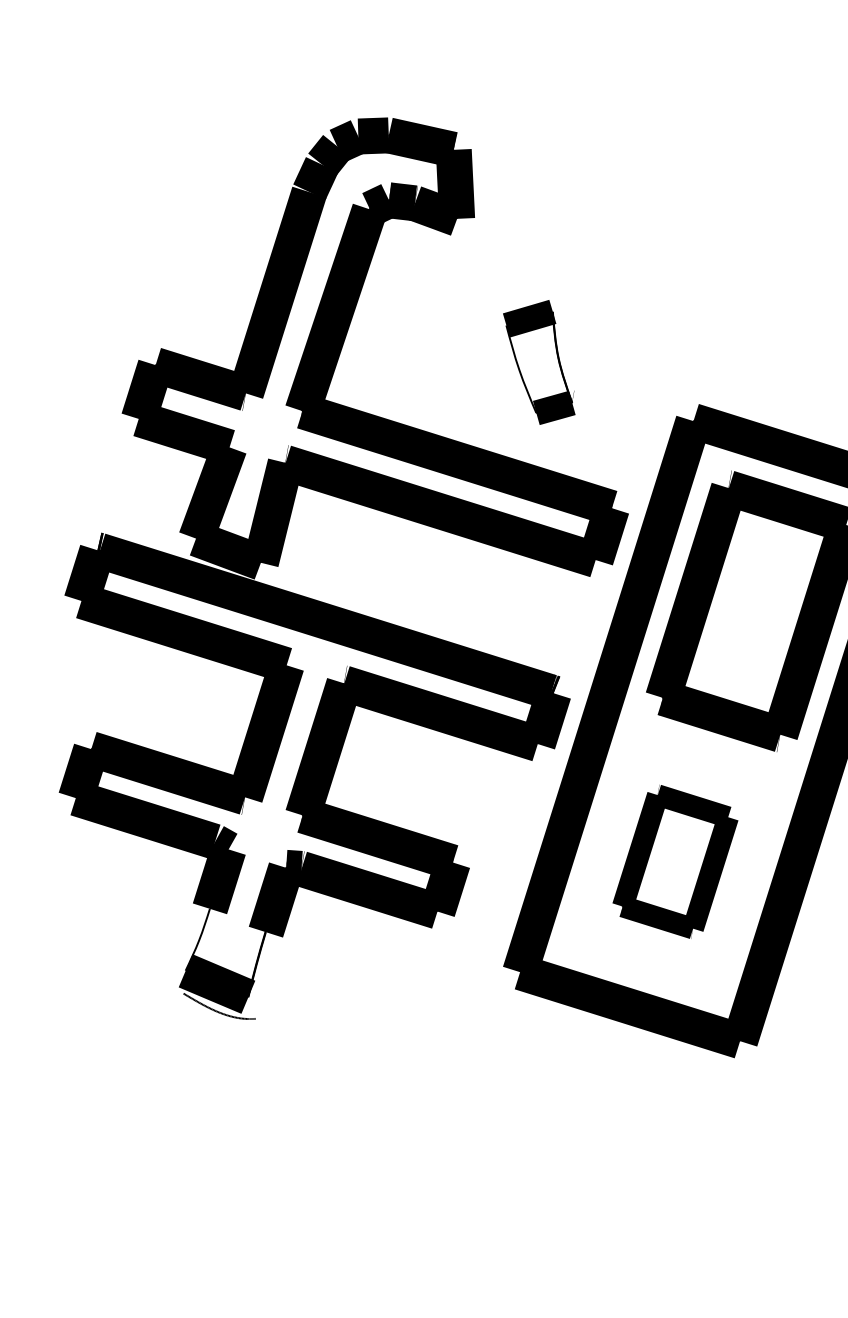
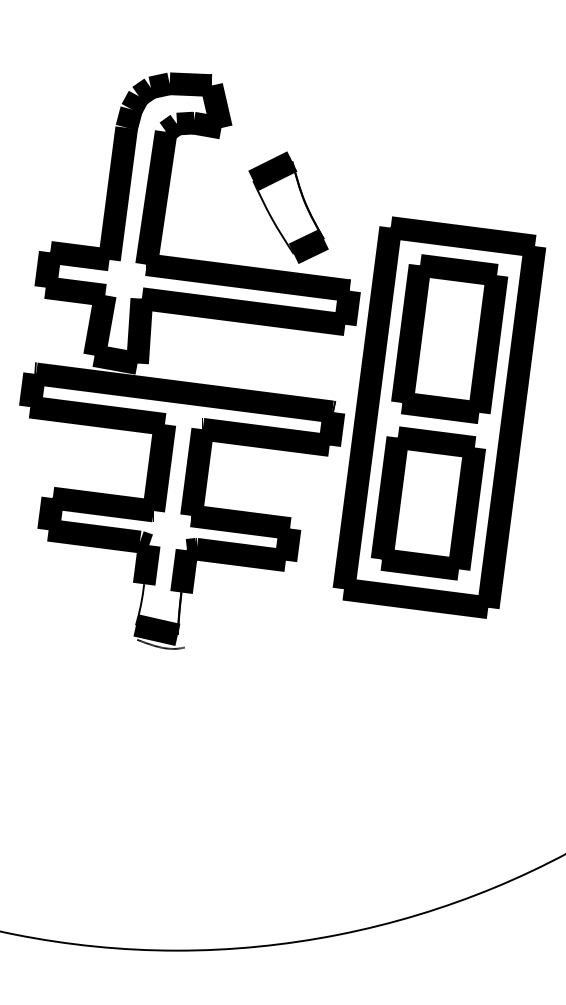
part: (539, 361) -> (288, 207), size x1.43
part: (674, 861) -> (427, 503), size x1.67

